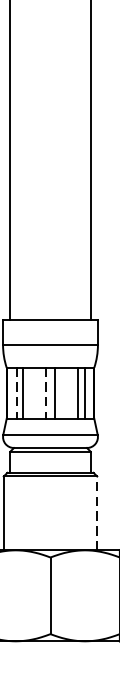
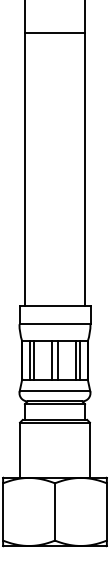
line: (16, 393) -> (29, 360), dashed -> solid
line: (45, 393) -> (51, 360), dashed -> solid
line: (96, 513) -> (89, 450), dashed -> solid

